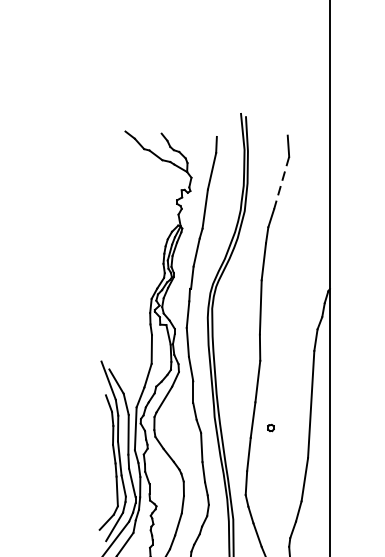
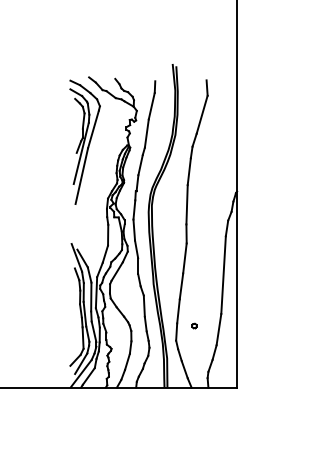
line: (282, 182) -> (202, 114), dashed -> solid
part: (119, 220) -> (84, 141), added
part: (271, 427) -> (194, 325), moved

